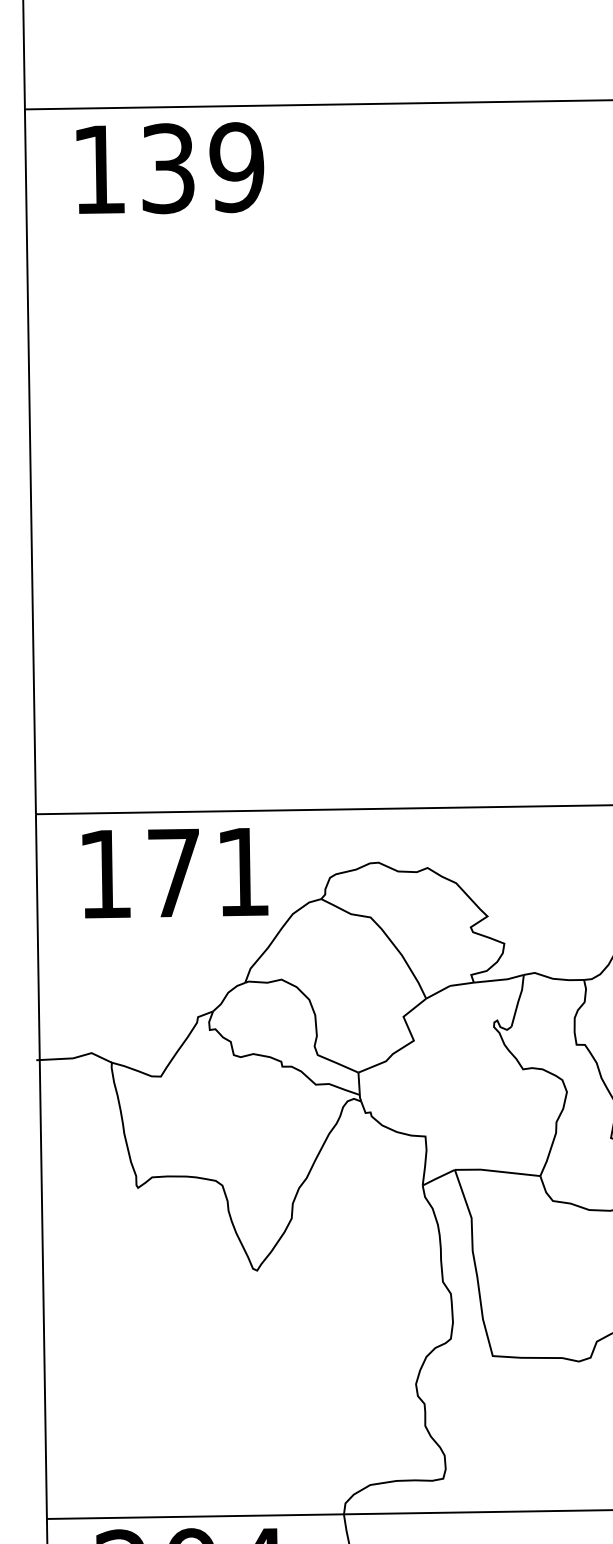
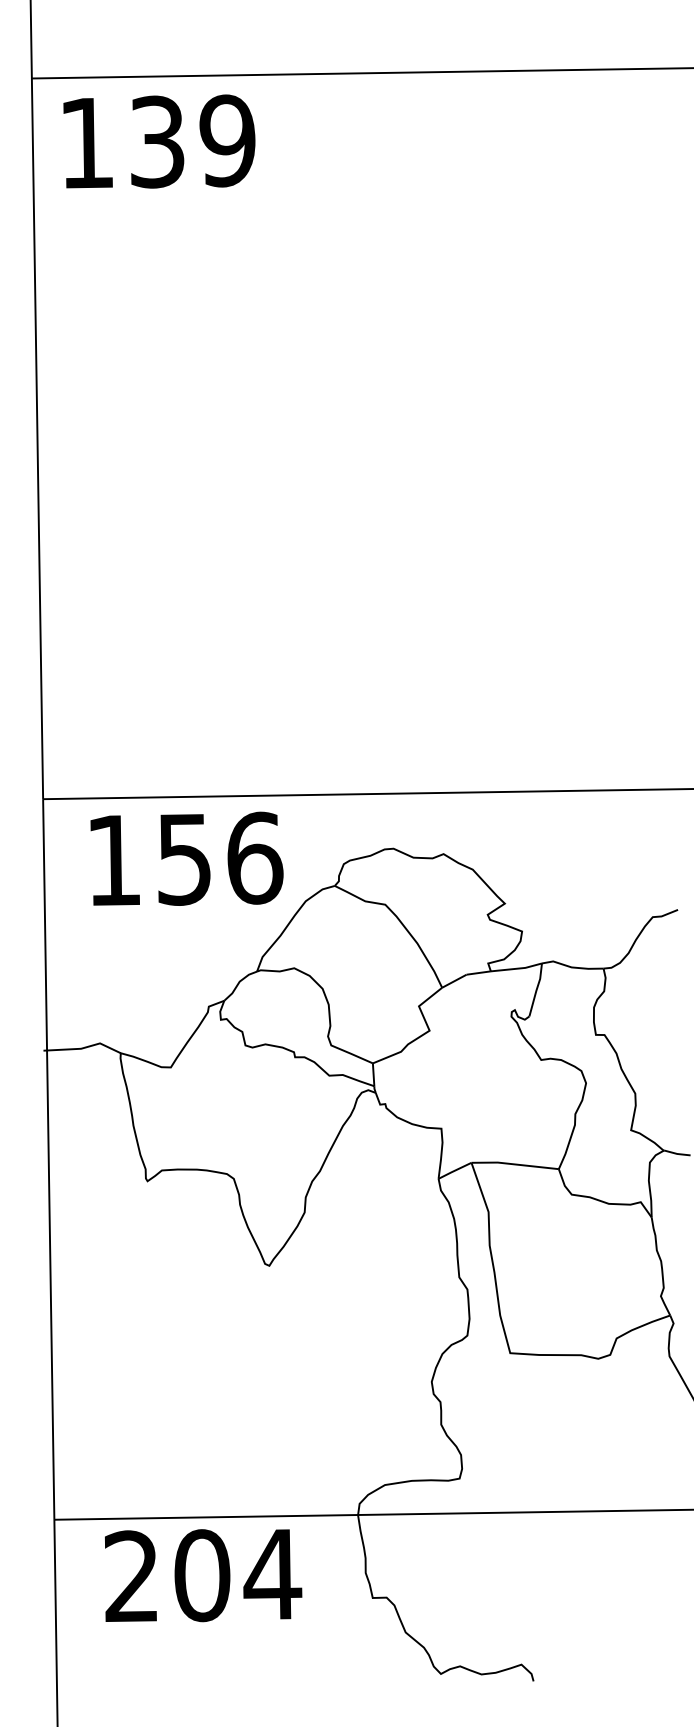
text: (170, 168) -> (159, 141), moved
text: (209, 872) -> (220, 858), 171 -> 156

